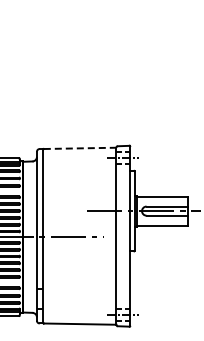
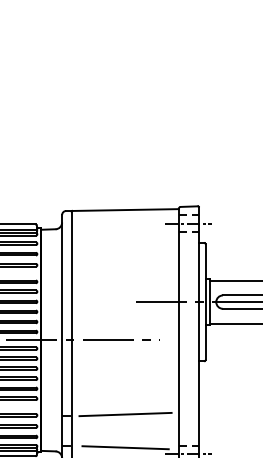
line: (80, 148) -> (126, 210), dashed -> solid
line: (79, 287) -> (124, 414), added
line: (79, 310) -> (124, 447), added

